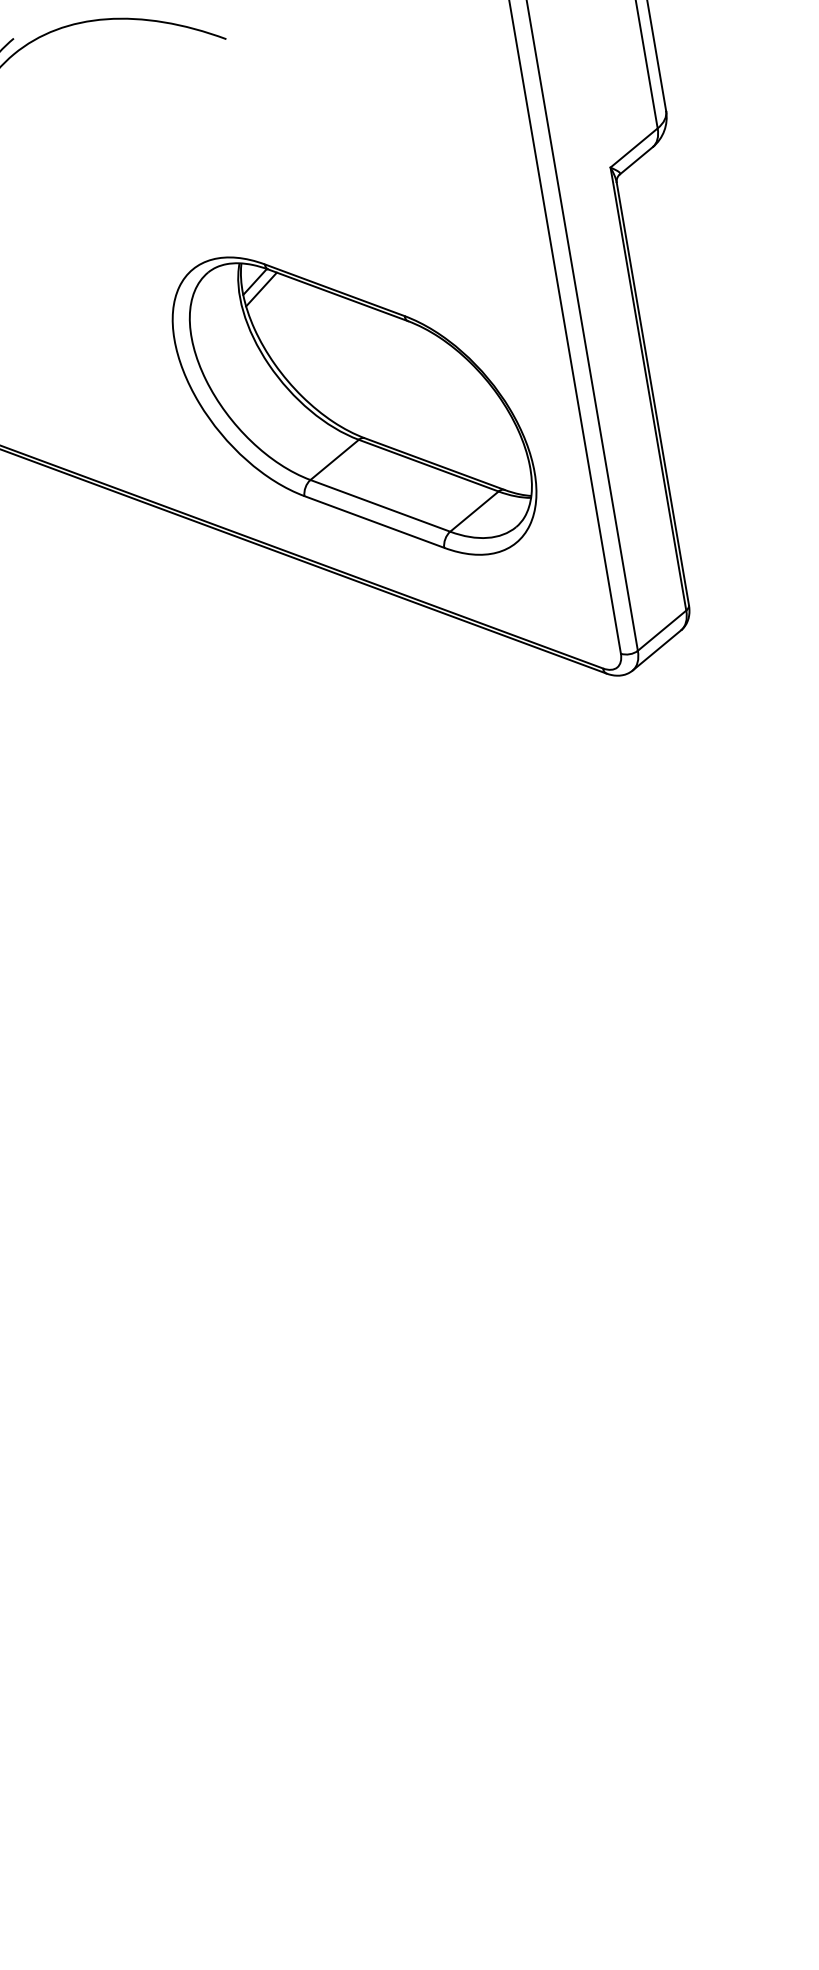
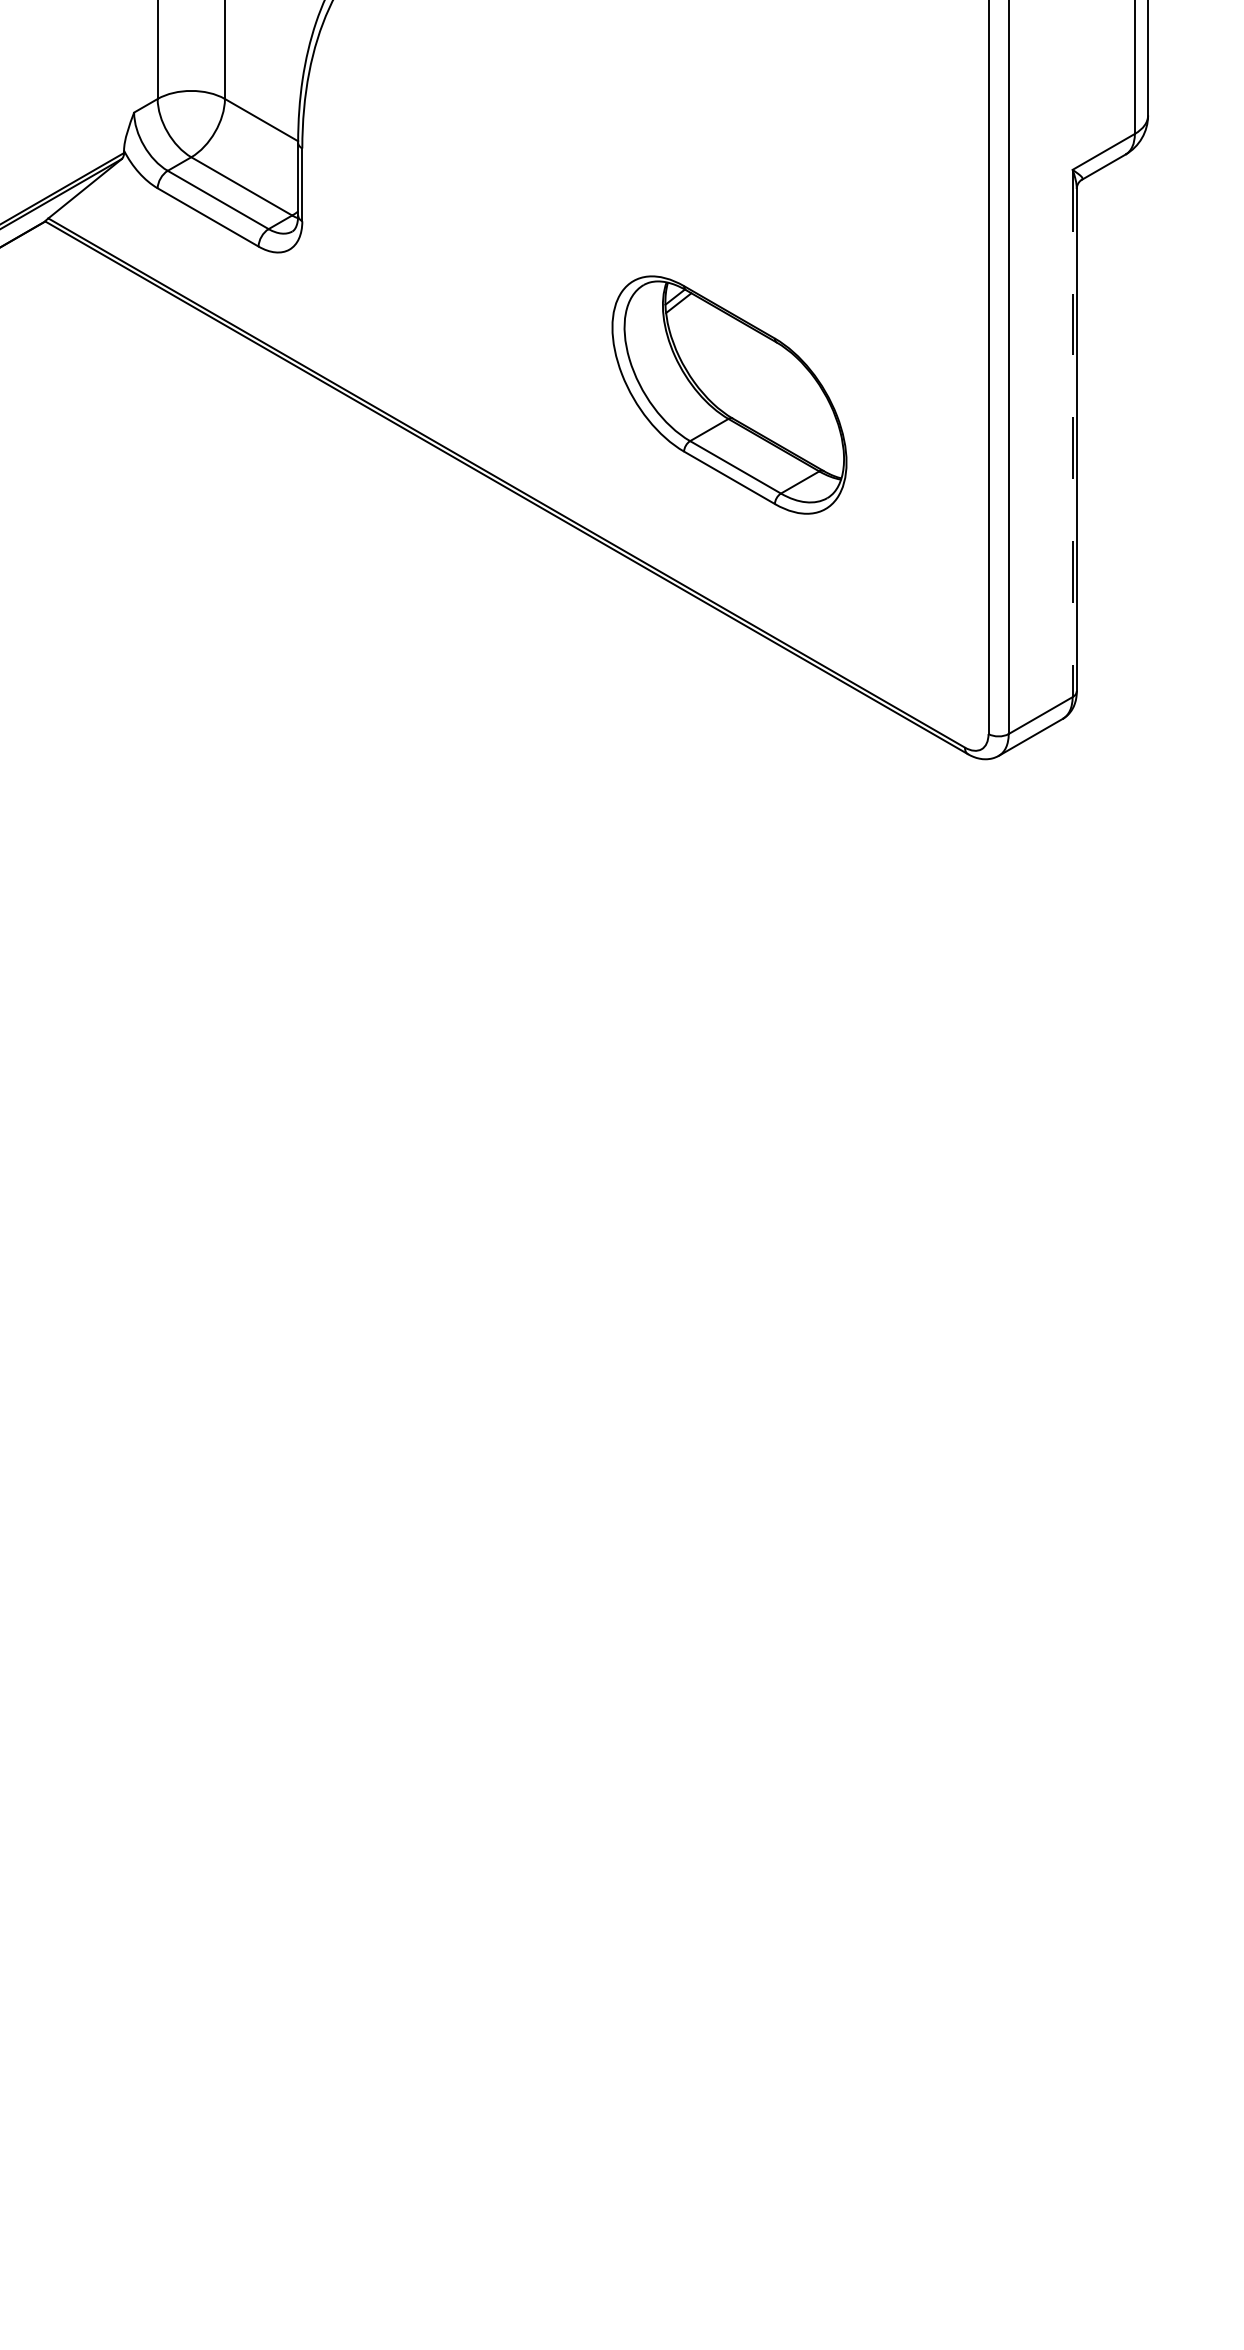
line: (648, 389) -> (1072, 433), solid -> dashed
part: (354, 405) -> (729, 394), size x0.6

